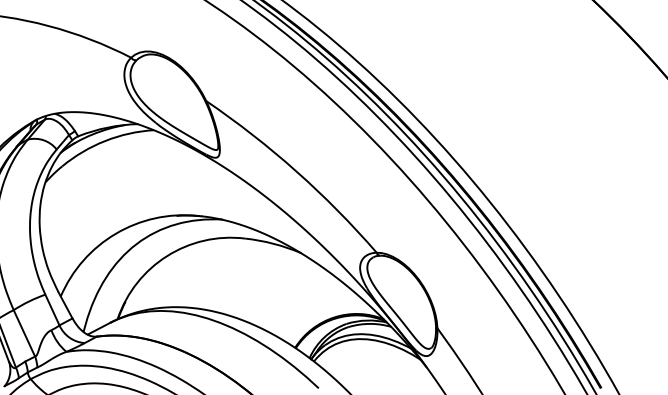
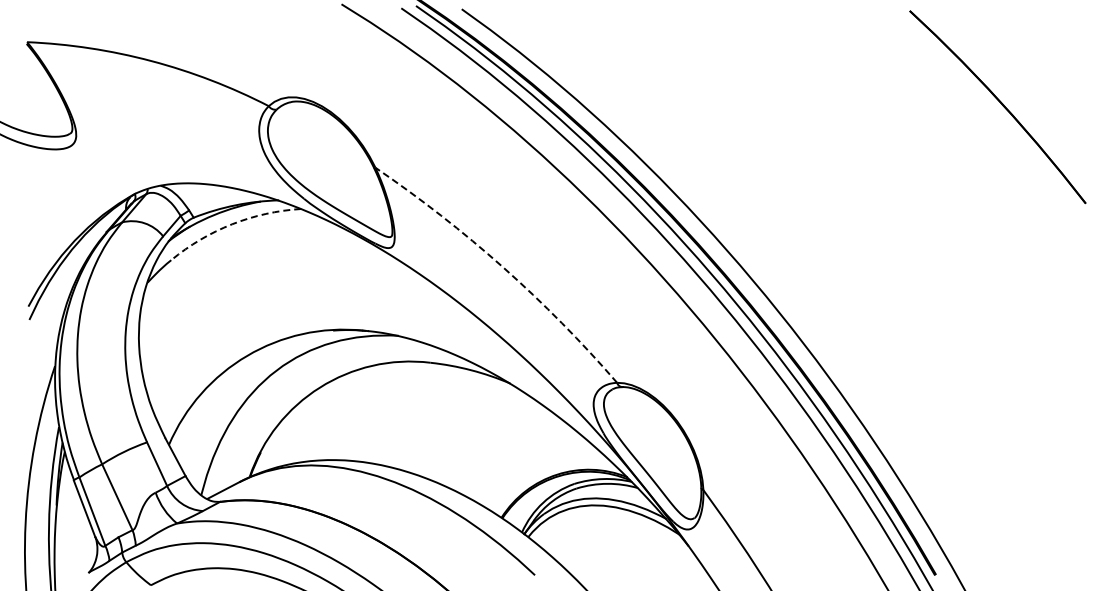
arc: (105, 141) -> (232, 224), solid -> dashed
arc: (296, 171) -> (503, 267), solid -> dashed

